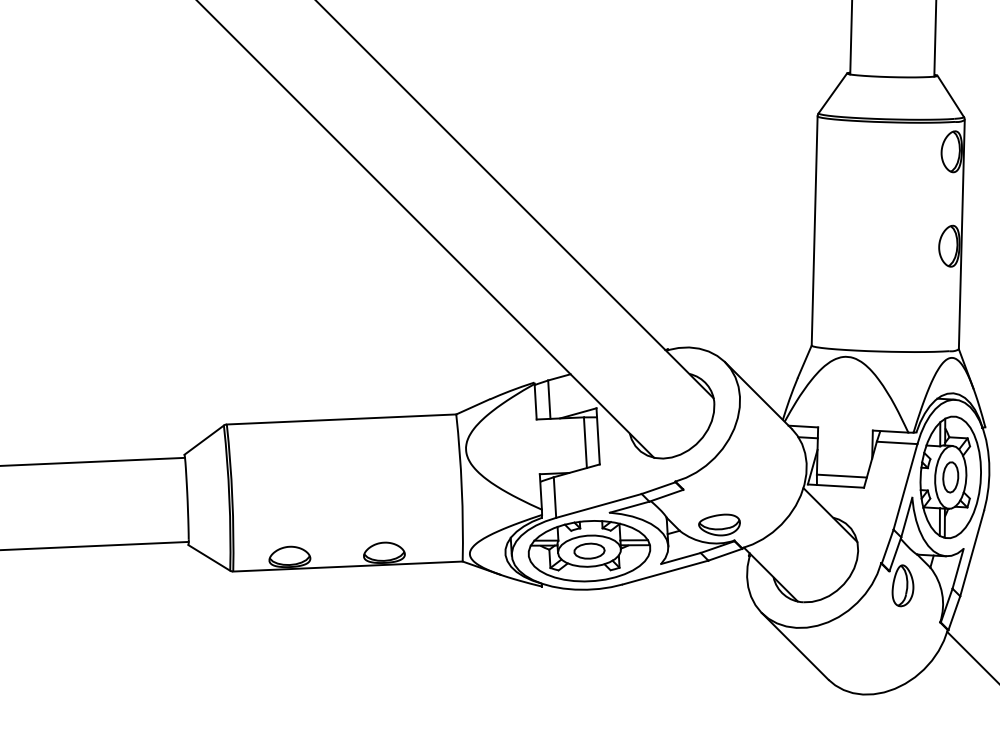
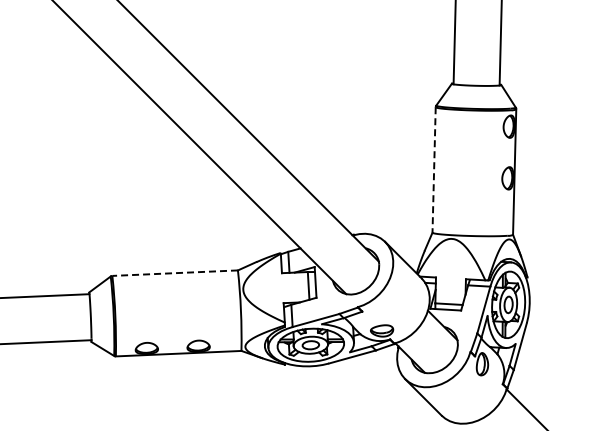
line: (815, 231) -> (434, 170), solid -> dashed
line: (342, 420) -> (175, 273), solid -> dashed

